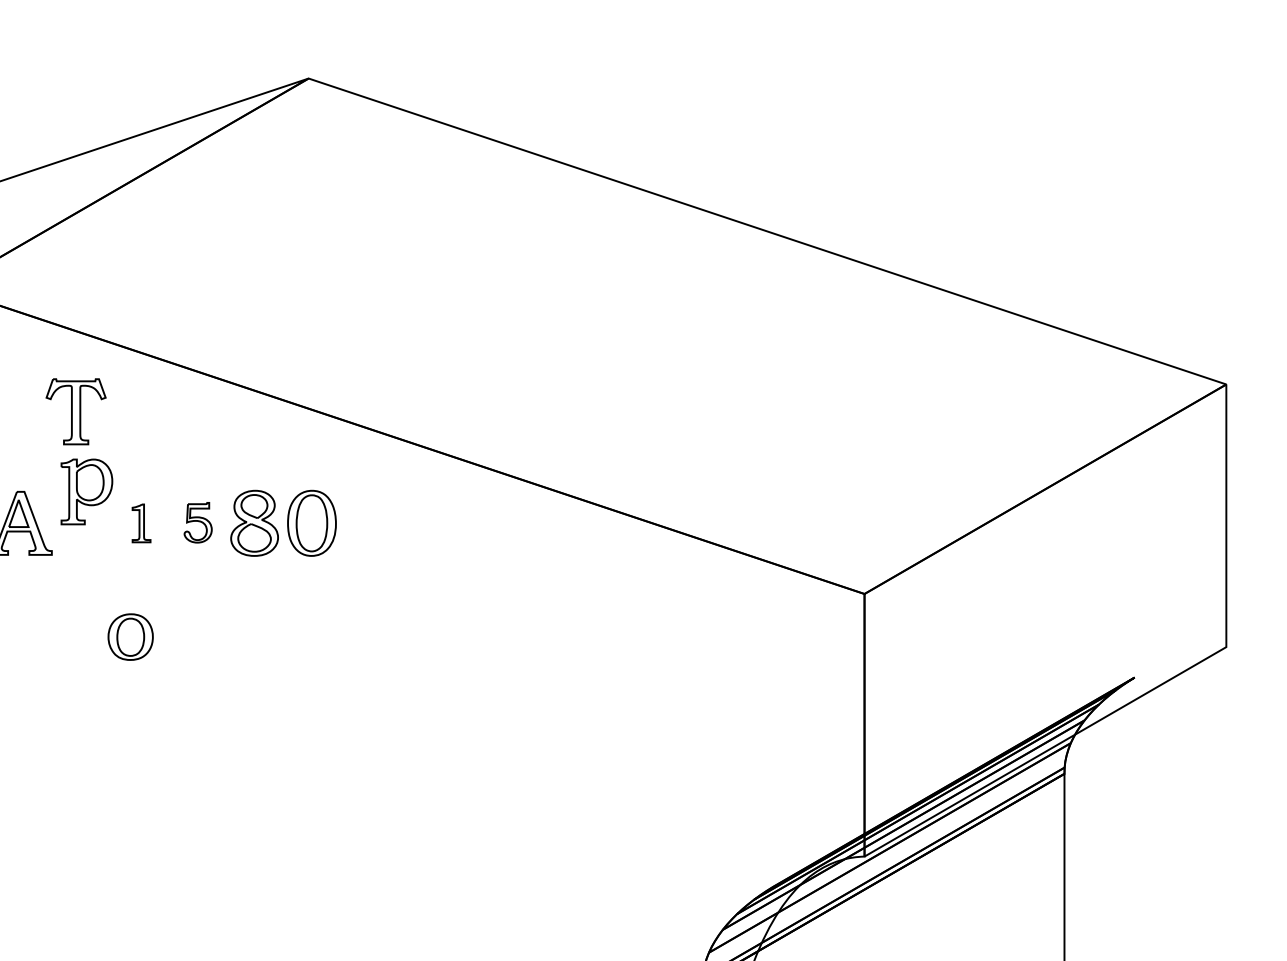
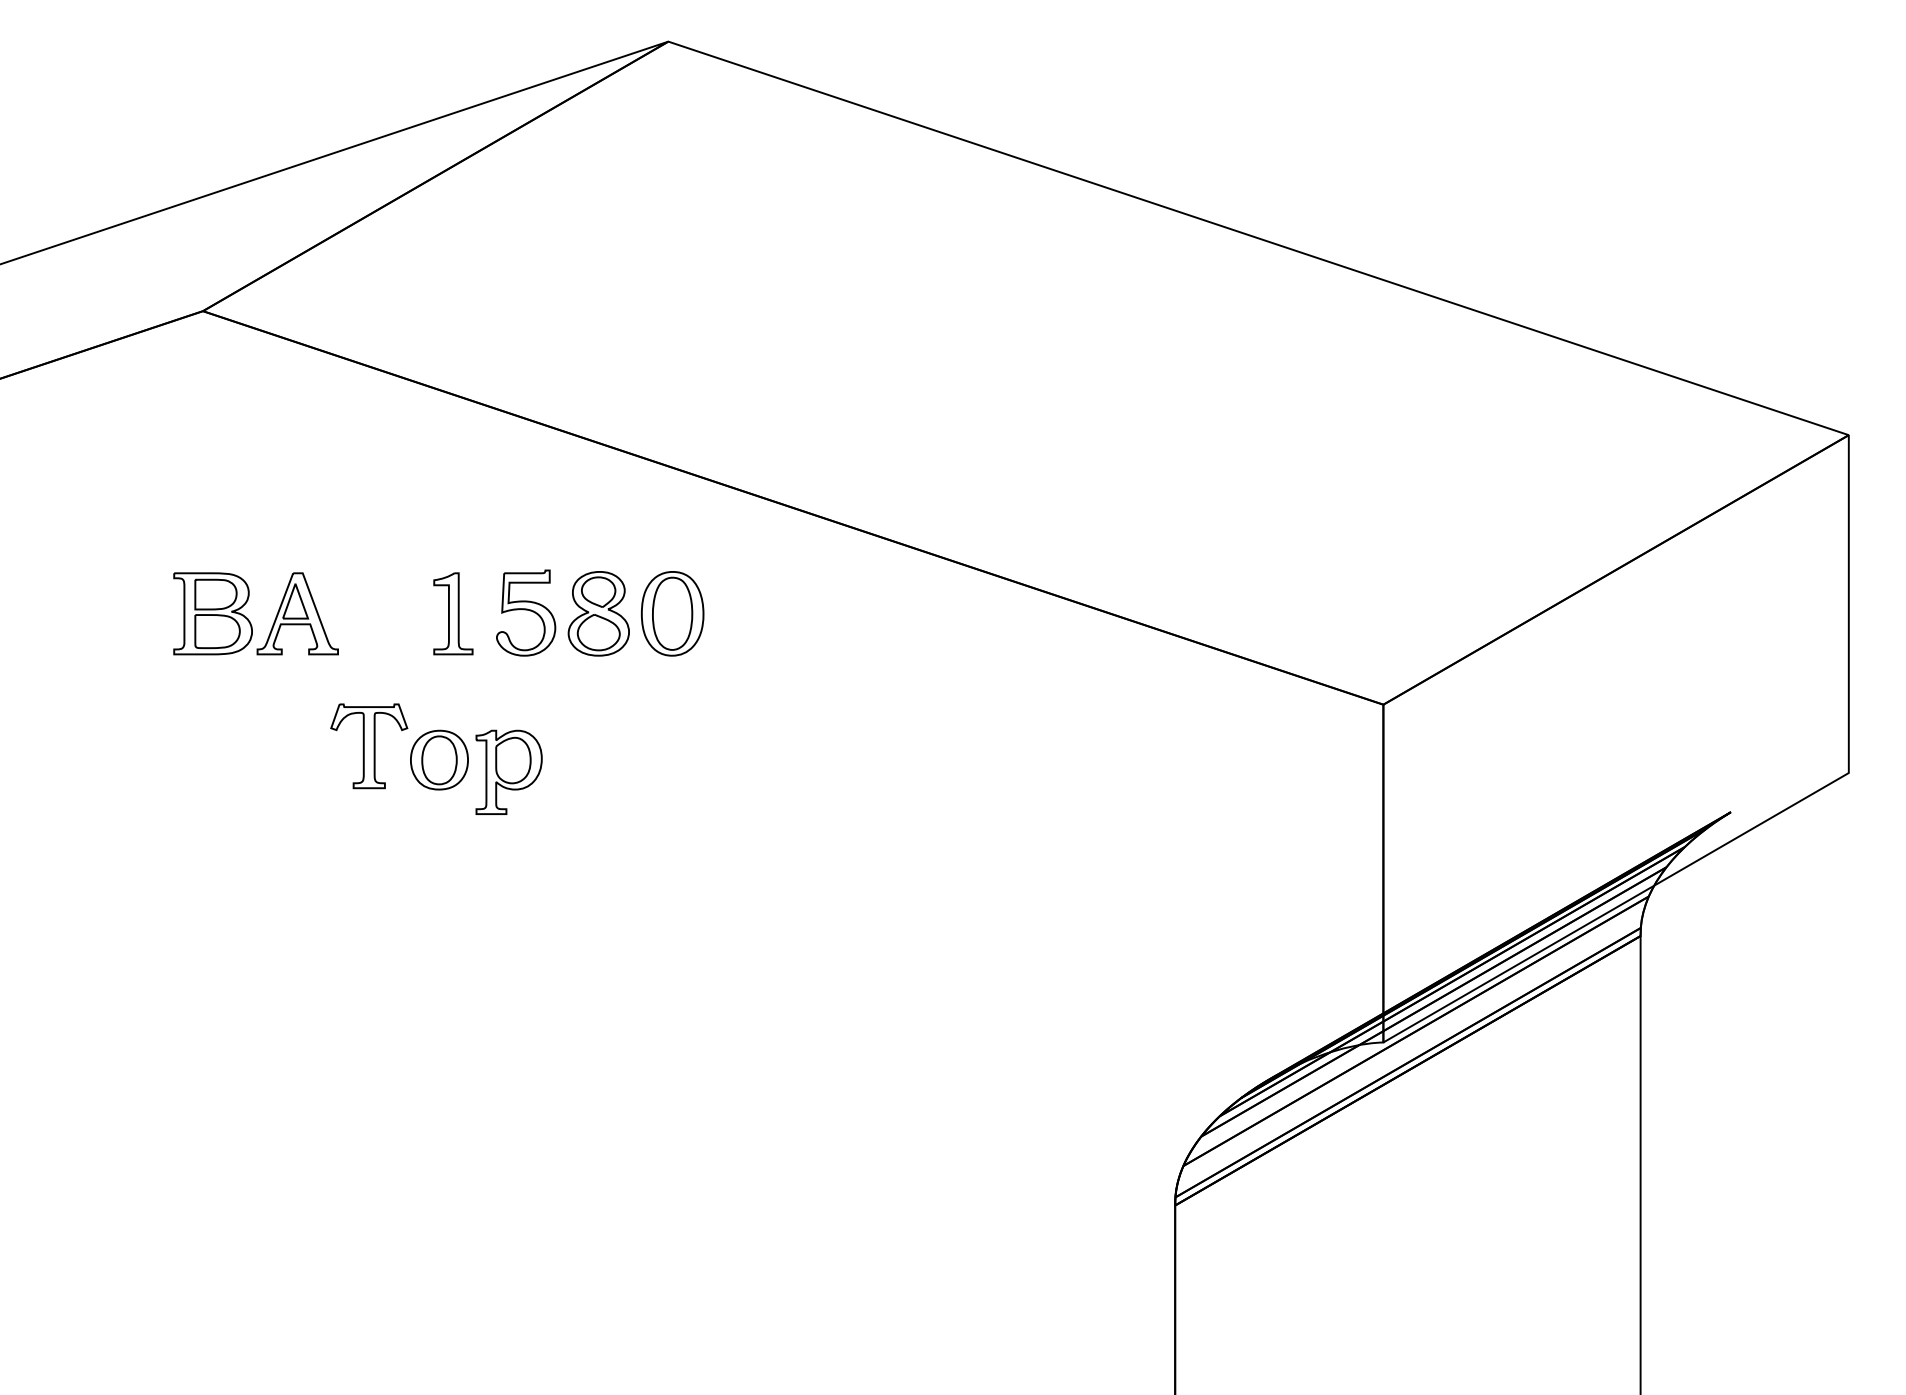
part: (76, 411) -> (369, 746), moved
part: (86, 491) -> (508, 771), moved
part: (198, 522) -> (526, 612), size x1.67
part: (141, 523) -> (453, 613), size x1.67

